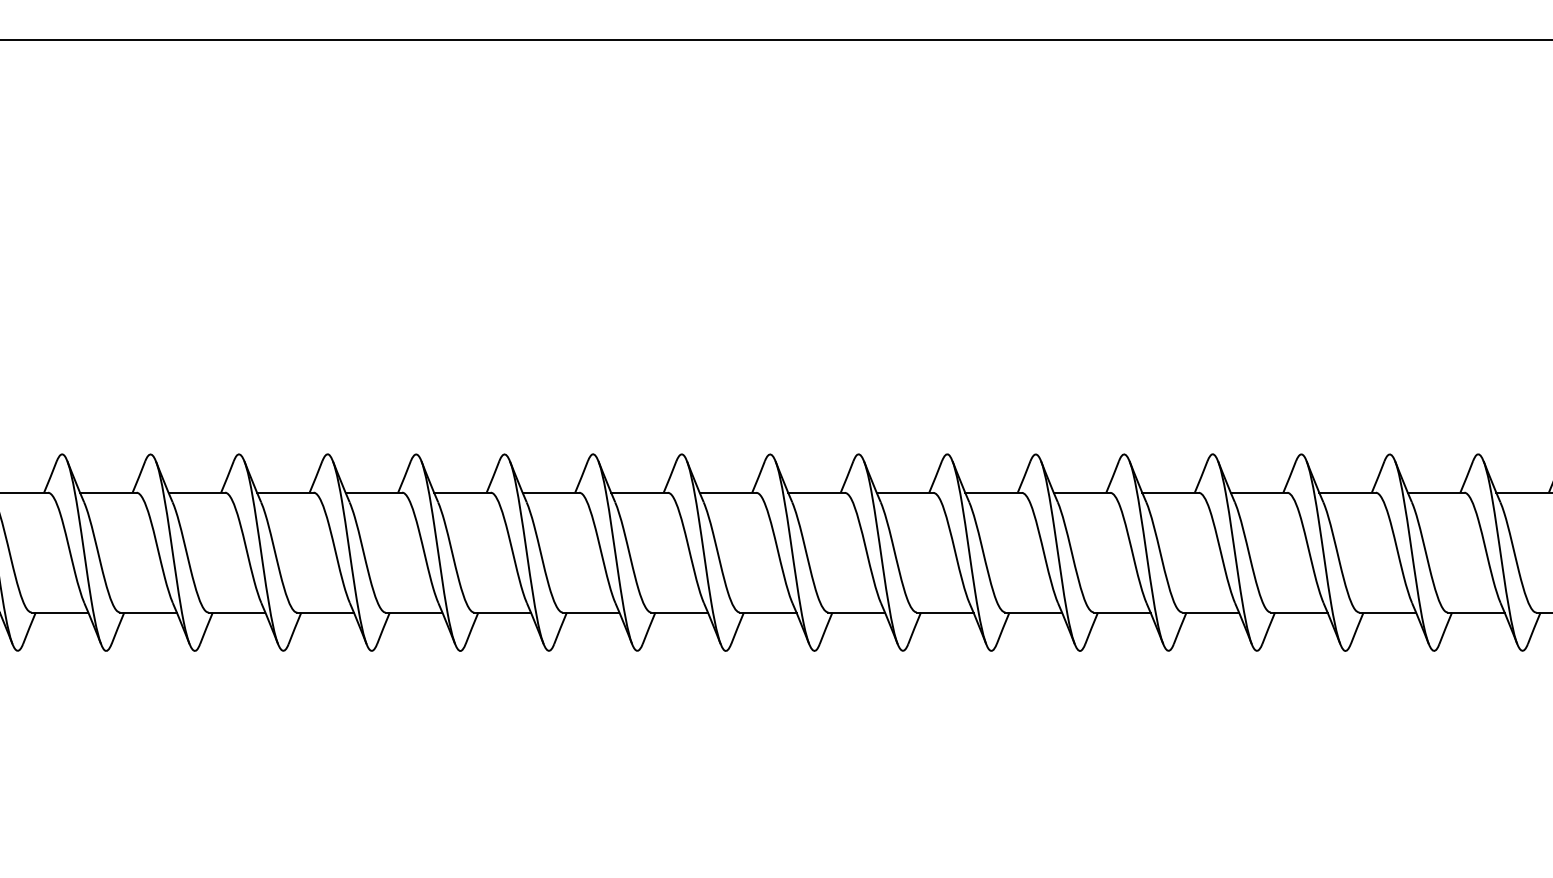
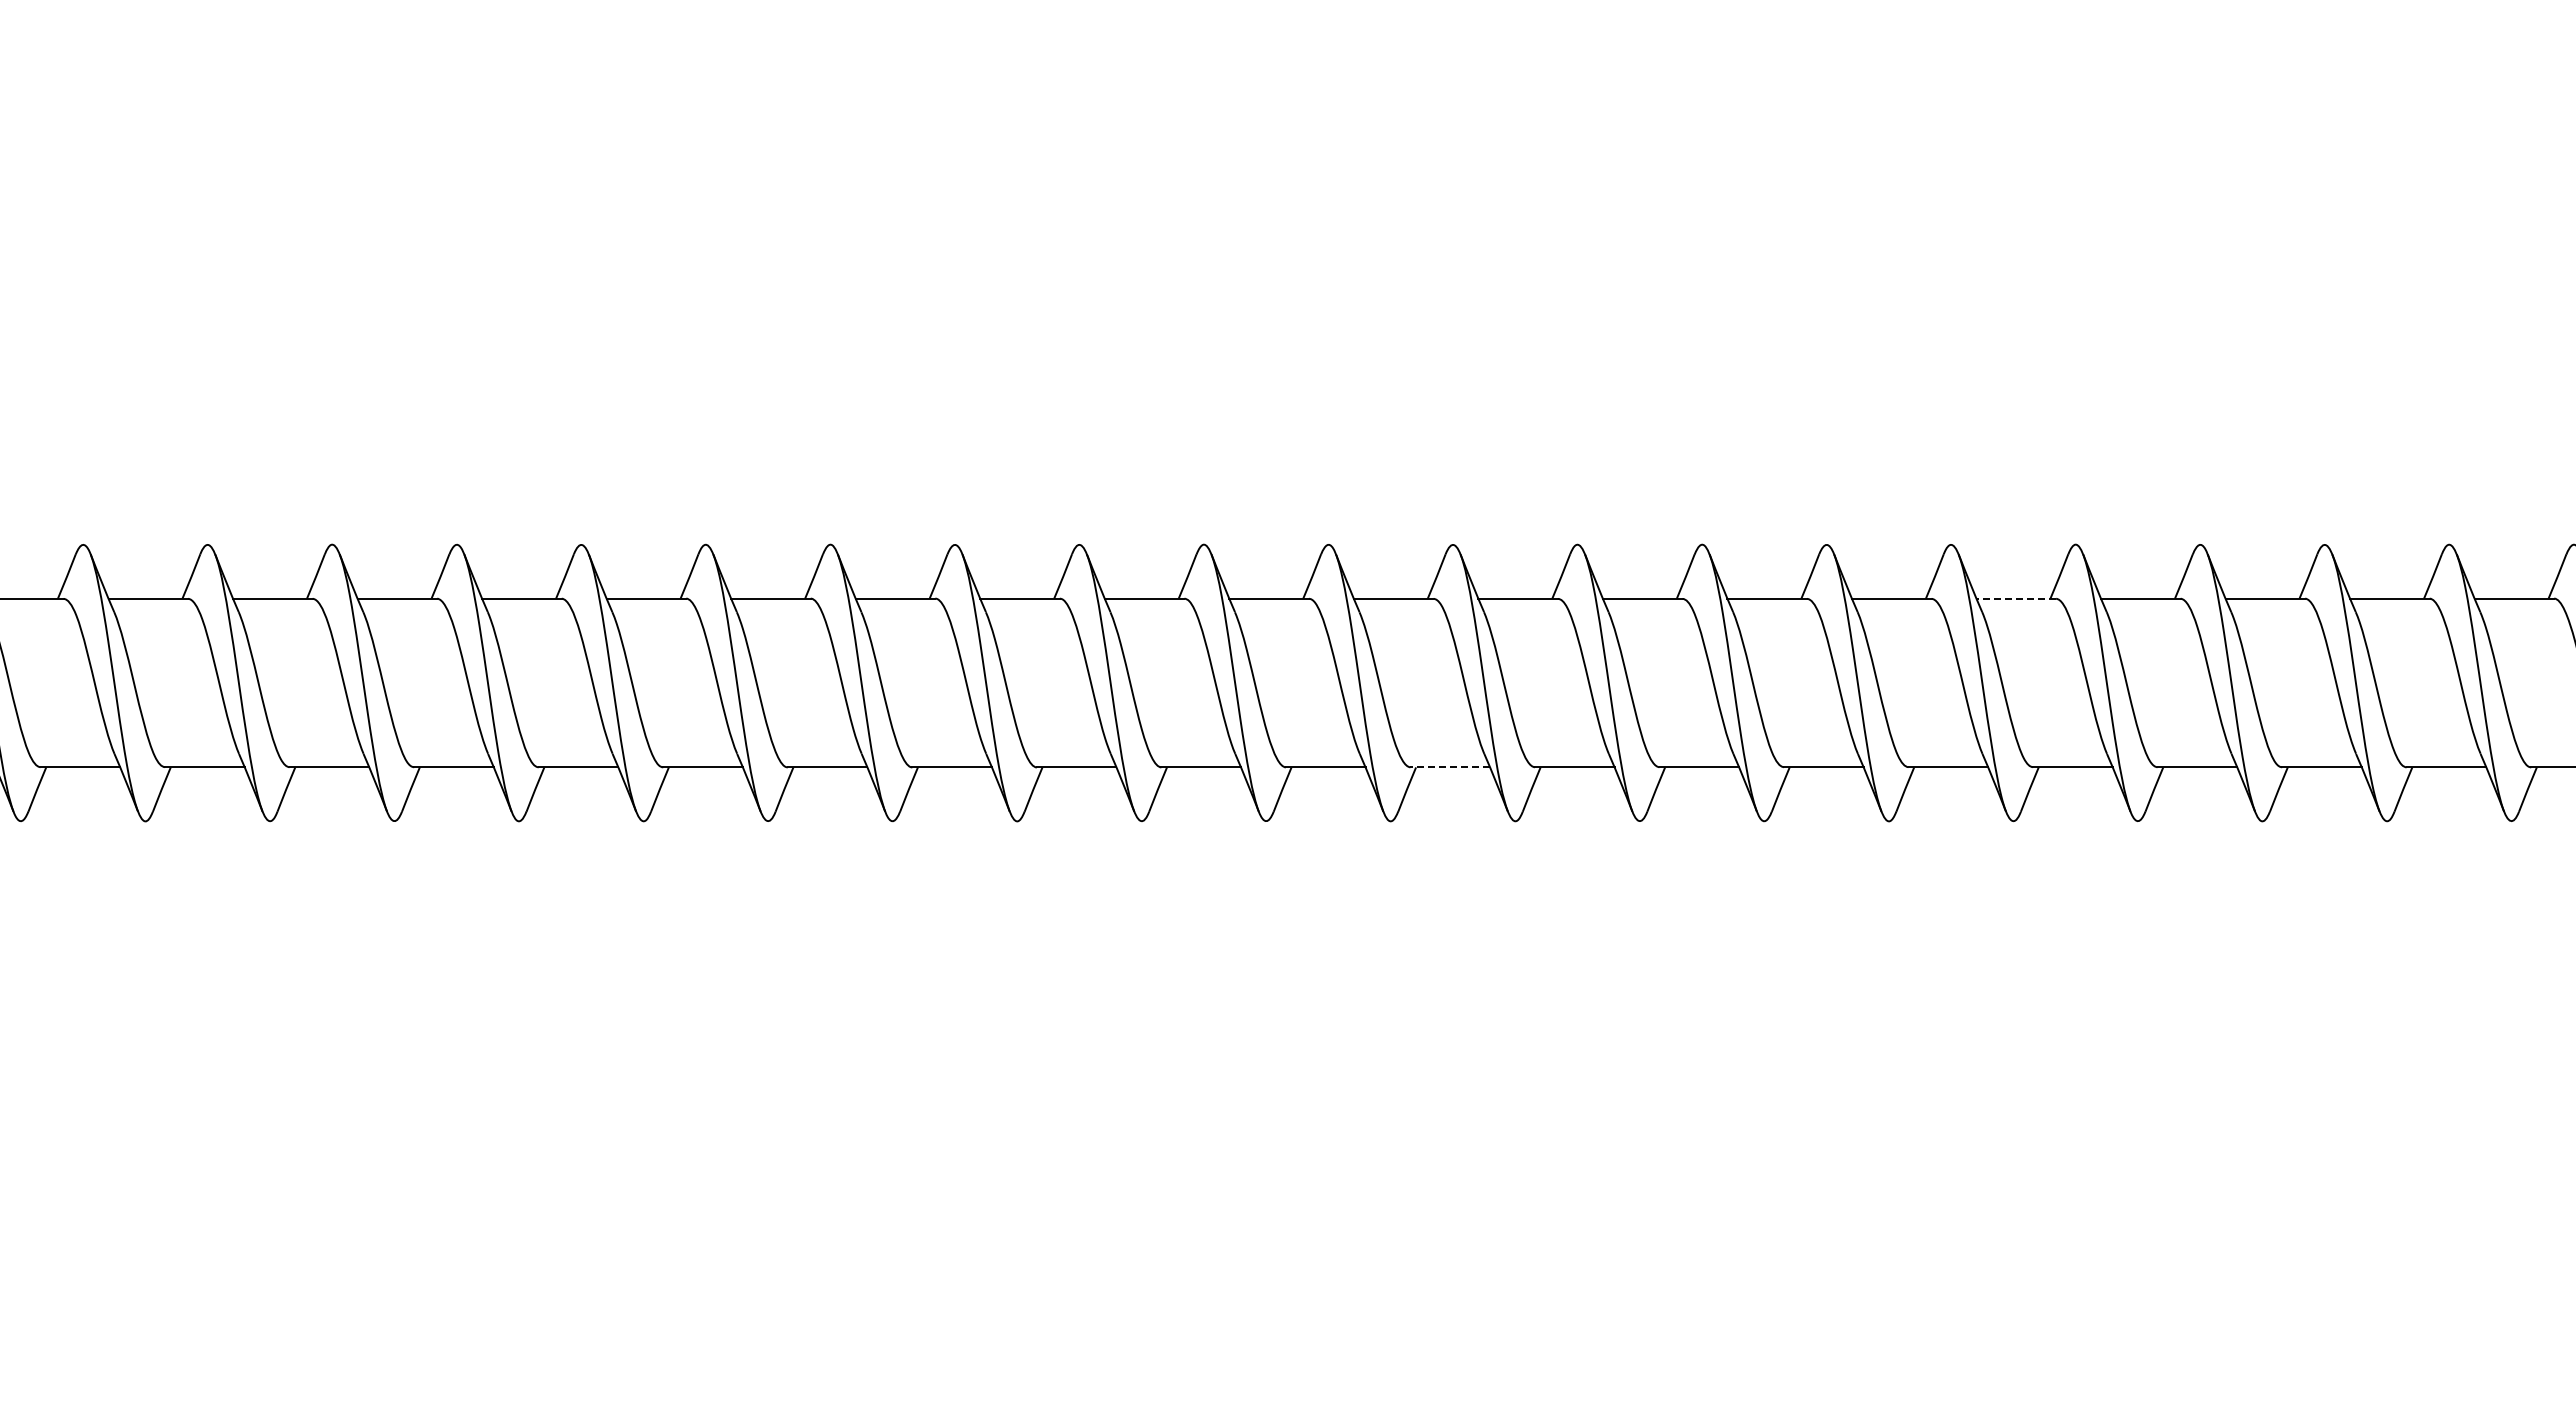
line: (1170, 492) -> (2016, 598), solid -> dashed
line: (768, 612) -> (1450, 767), solid -> dashed

